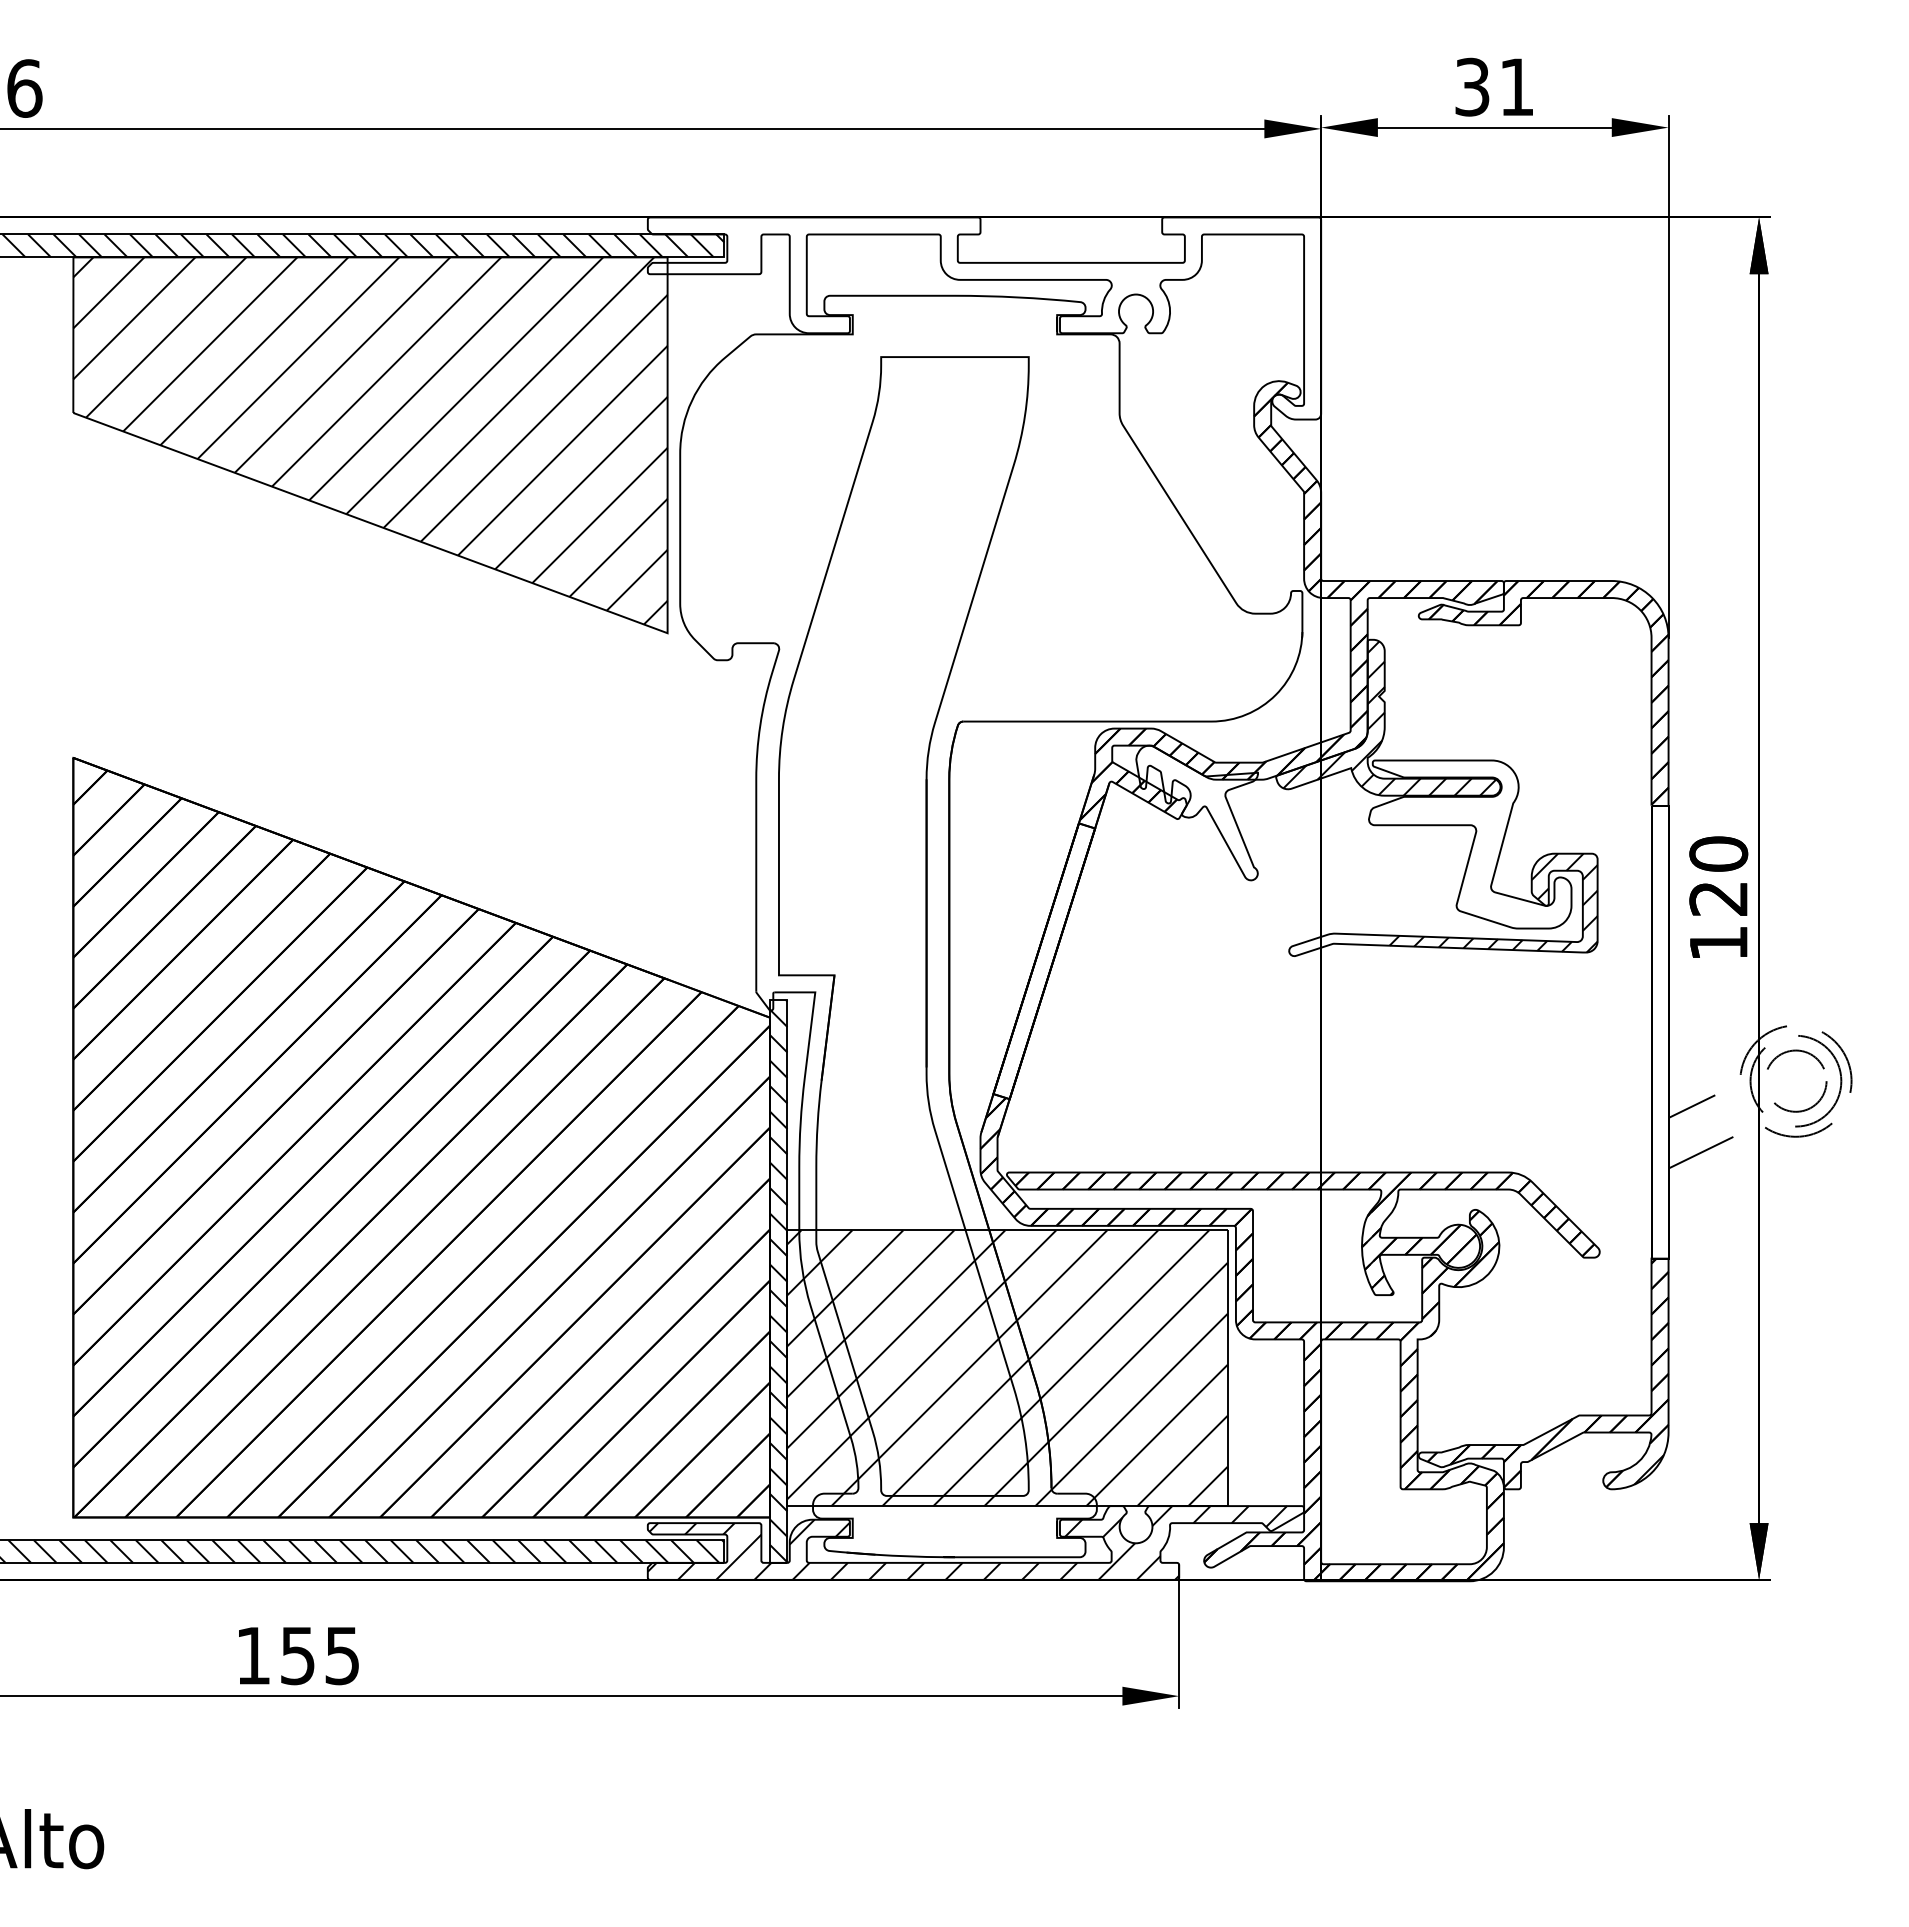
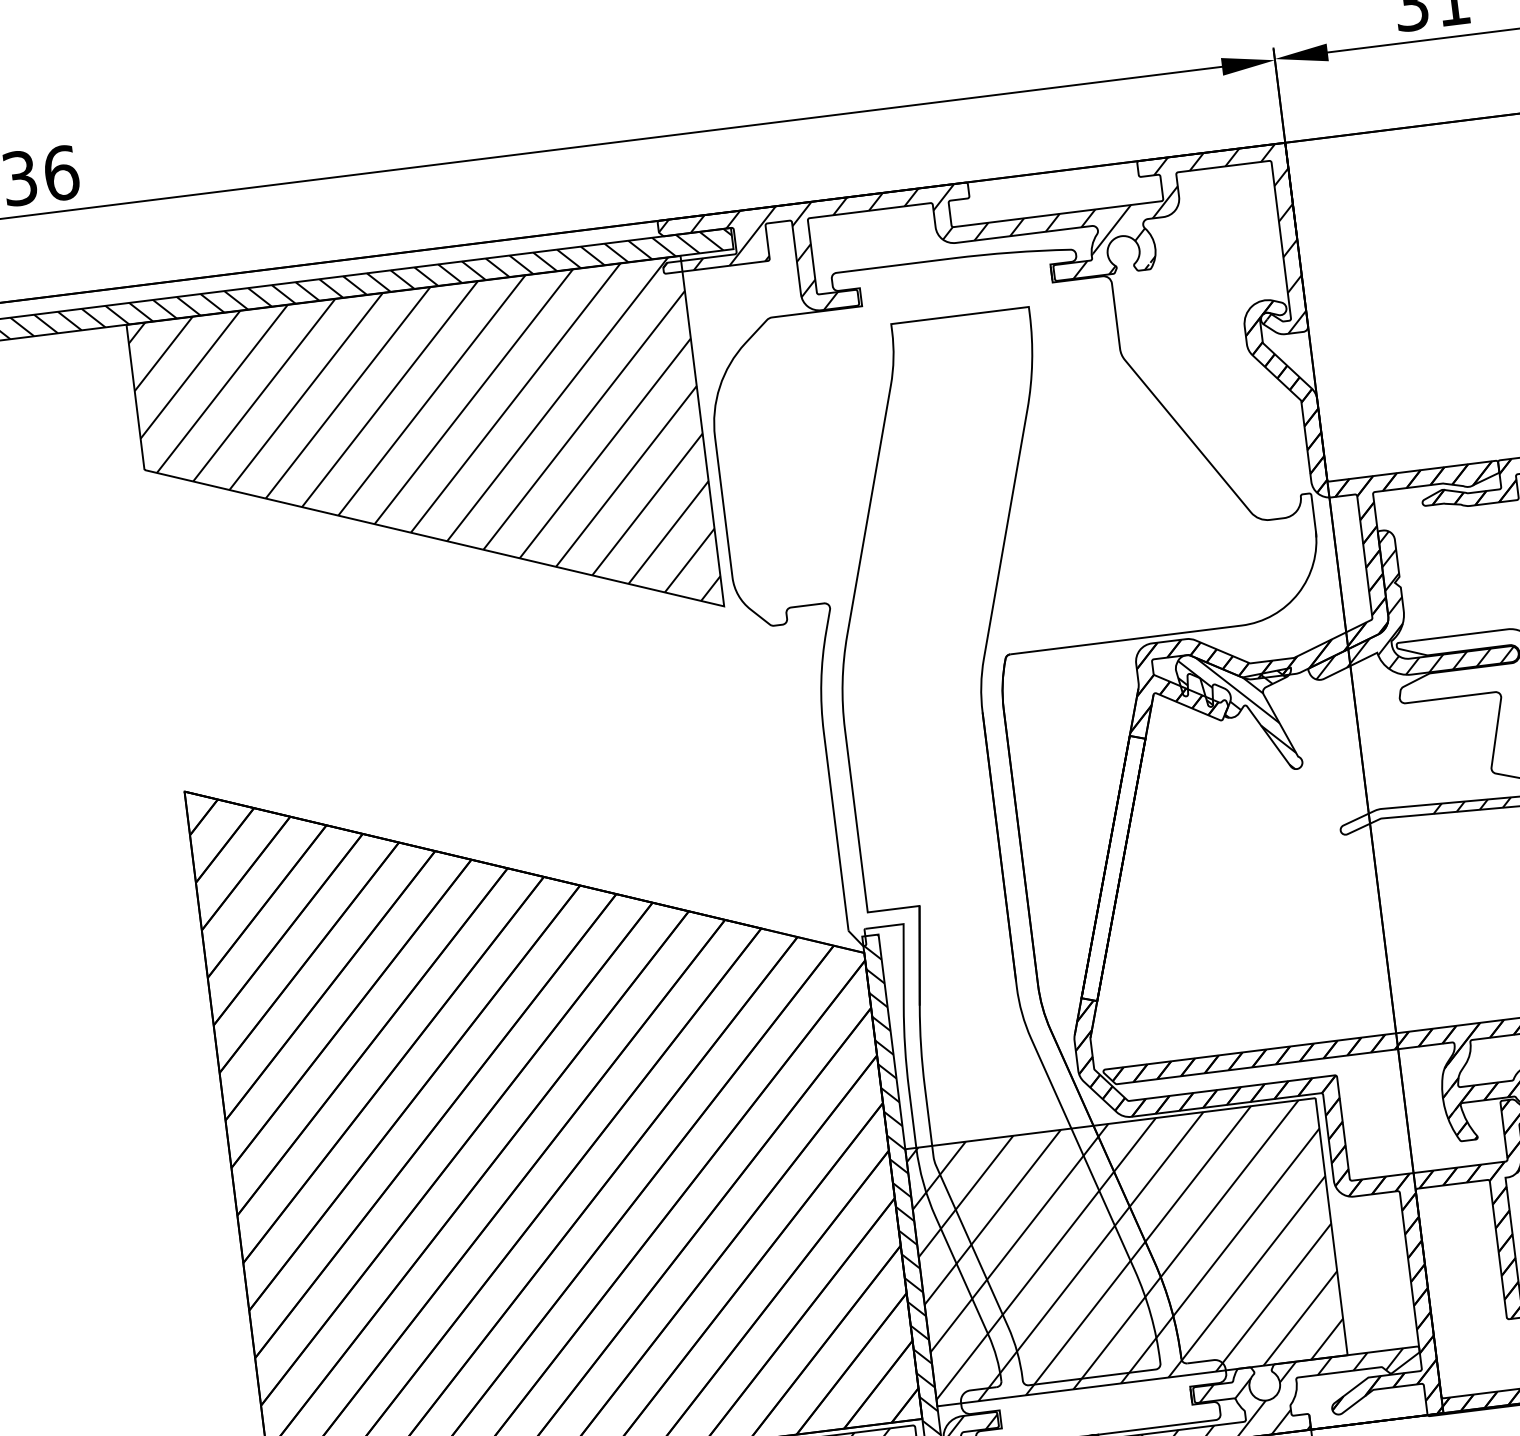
hatch: (984, 318) -> (983, 276), added
hatch: (1194, 814) -> (1236, 714), added

